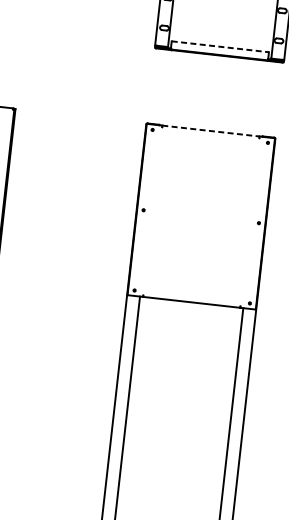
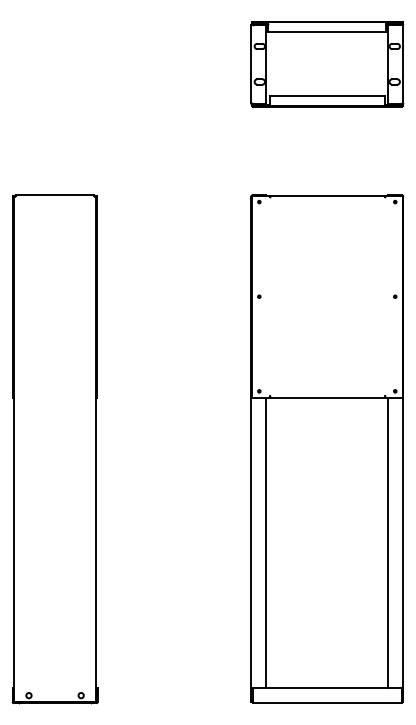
line: (220, 46) -> (327, 96), dashed -> solid
line: (211, 130) -> (327, 195), dashed -> solid

